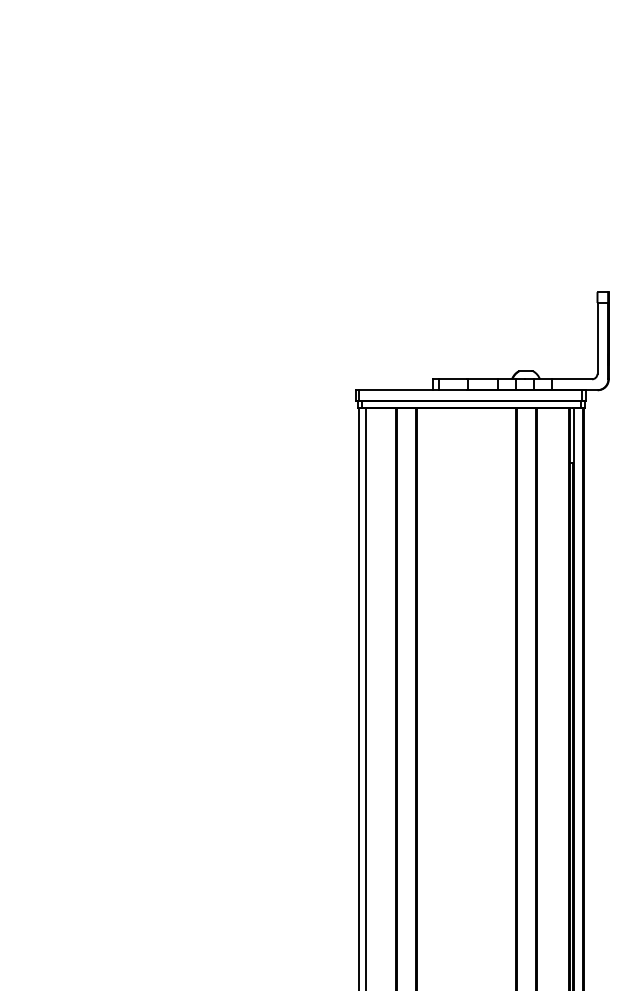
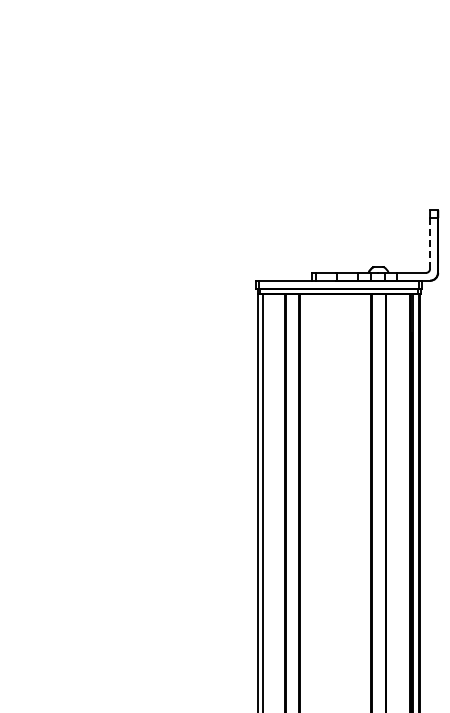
line: (598, 337) -> (430, 242), solid -> dashed

